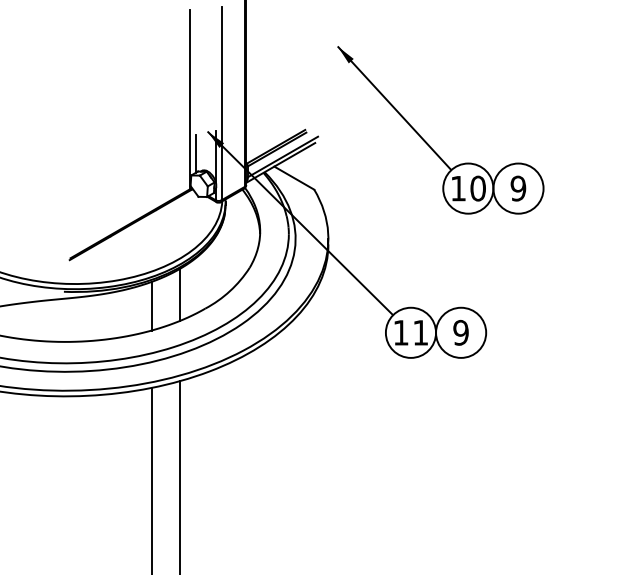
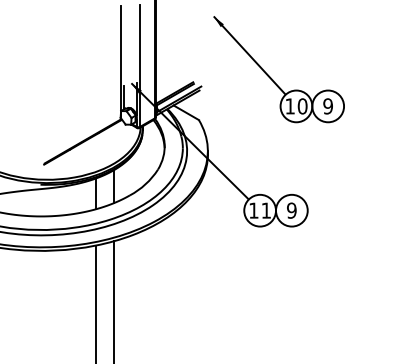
part: (427, 141) -> (270, 76), moved

